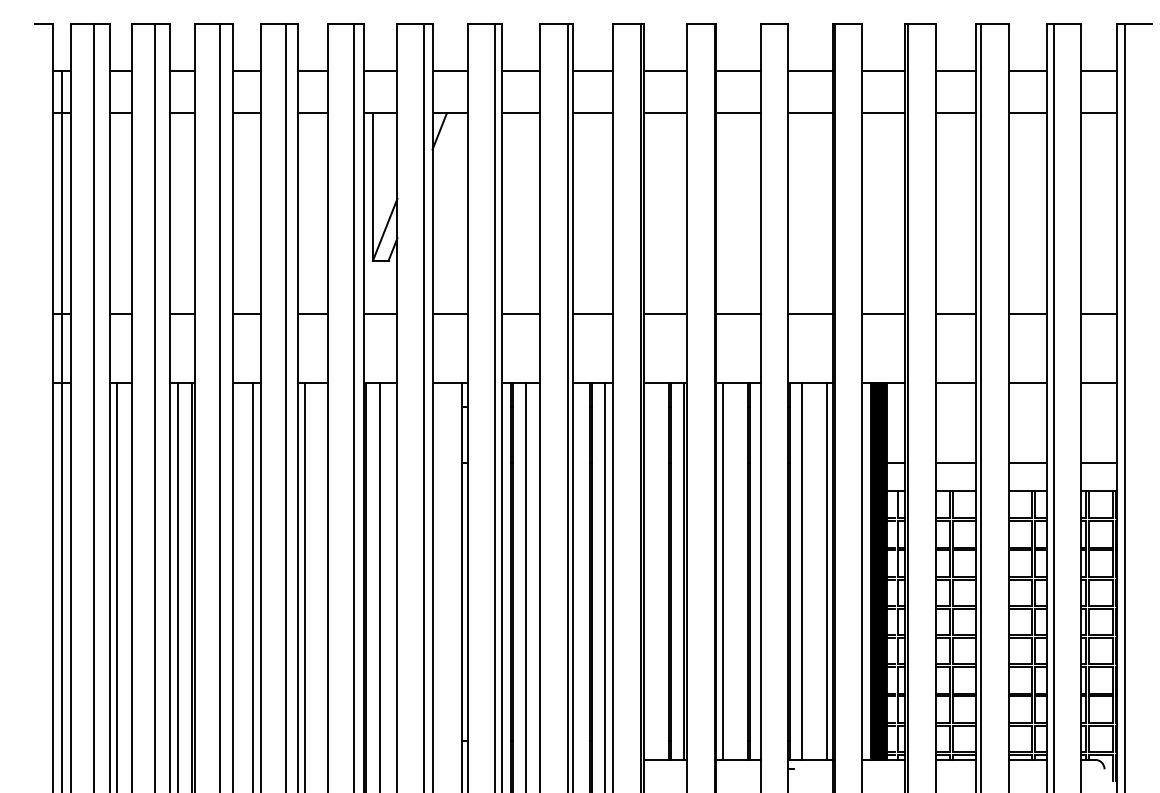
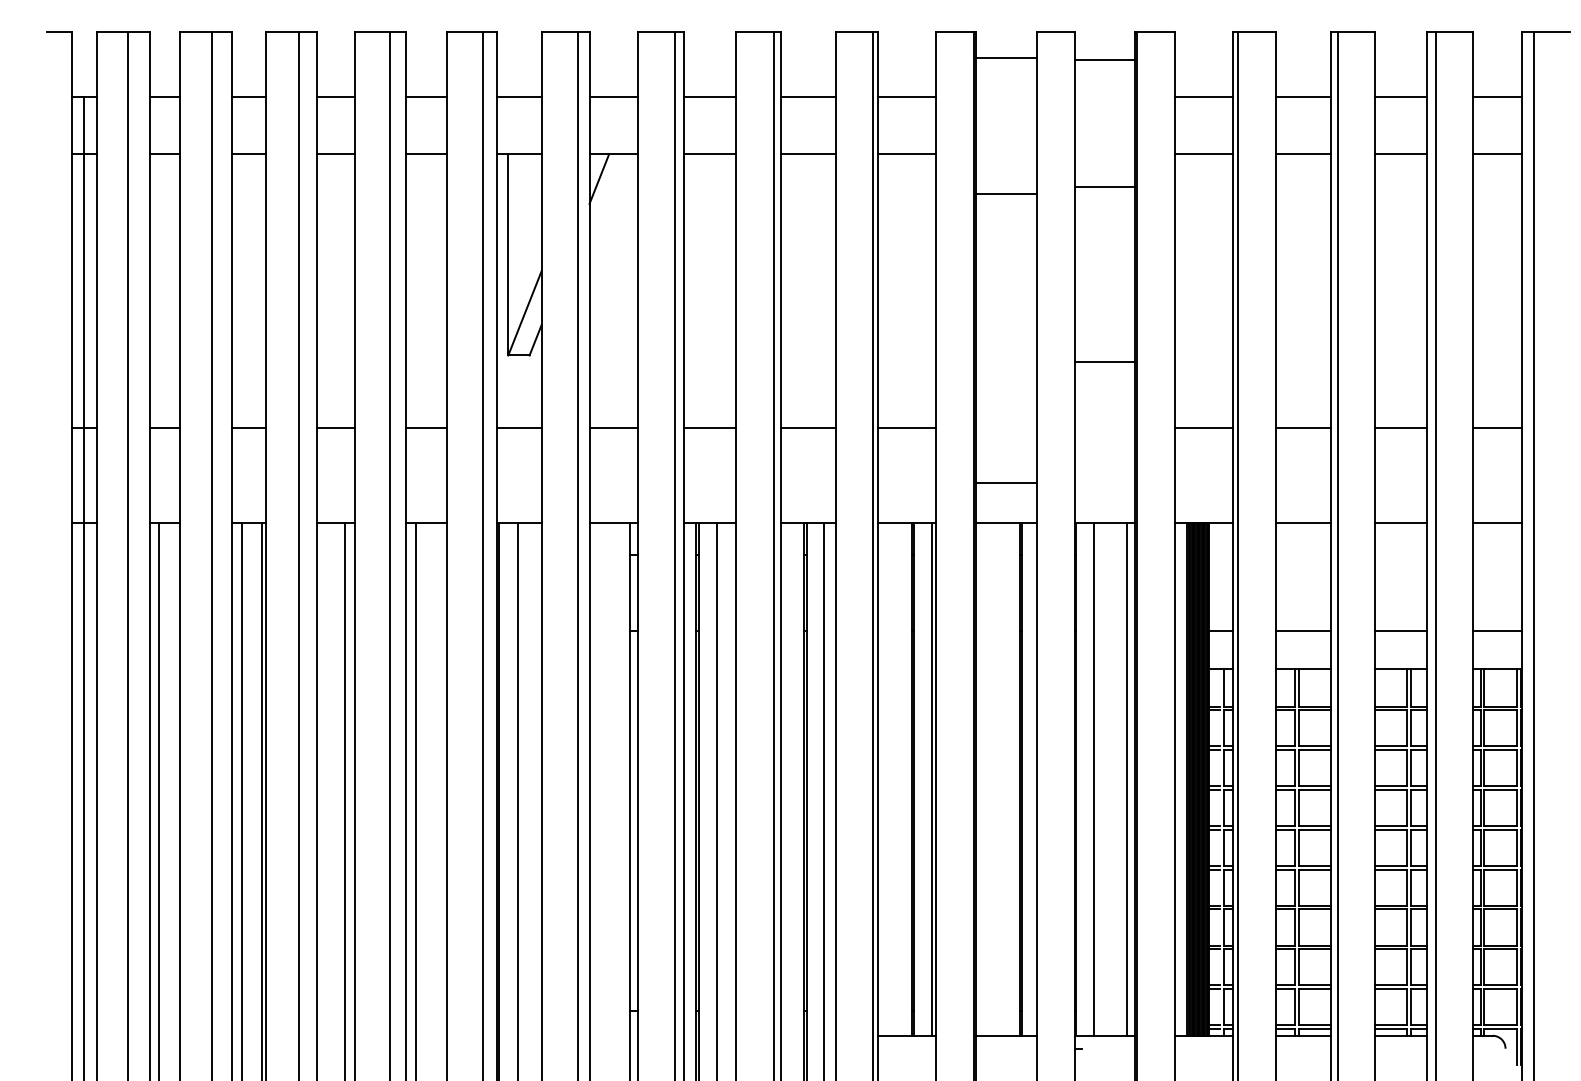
line: (738, 71) -> (1006, 57), moved
line: (810, 71) -> (1104, 60), moved
line: (738, 113) -> (1006, 194), moved
line: (810, 113) -> (1104, 187), moved
line: (738, 313) -> (1006, 483), moved
line: (810, 313) -> (1104, 361), moved
line: (723, 571) -> (986, 779), removed

